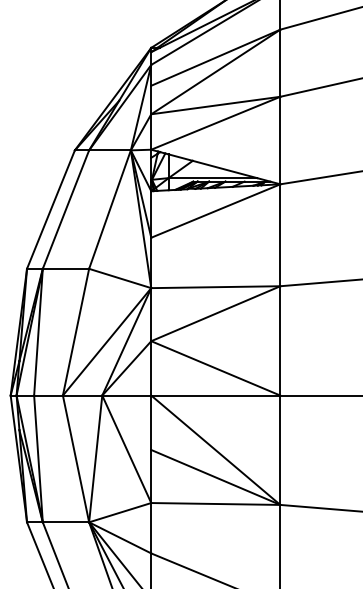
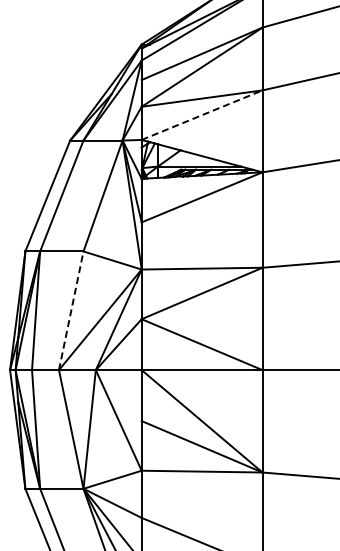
line: (216, 123) -> (202, 115), solid -> dashed
line: (76, 331) -> (71, 310), solid -> dashed

